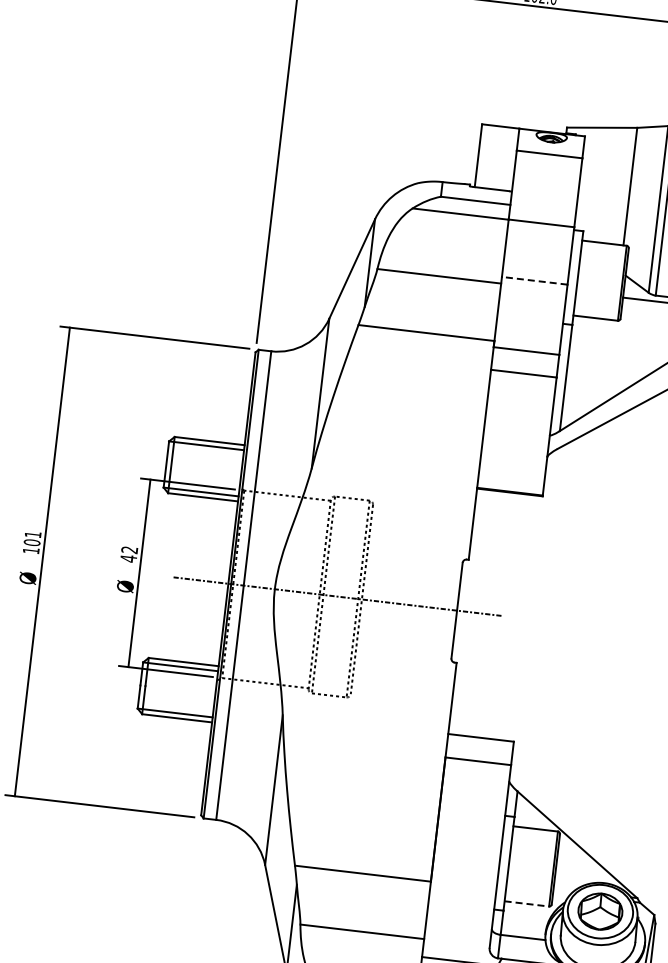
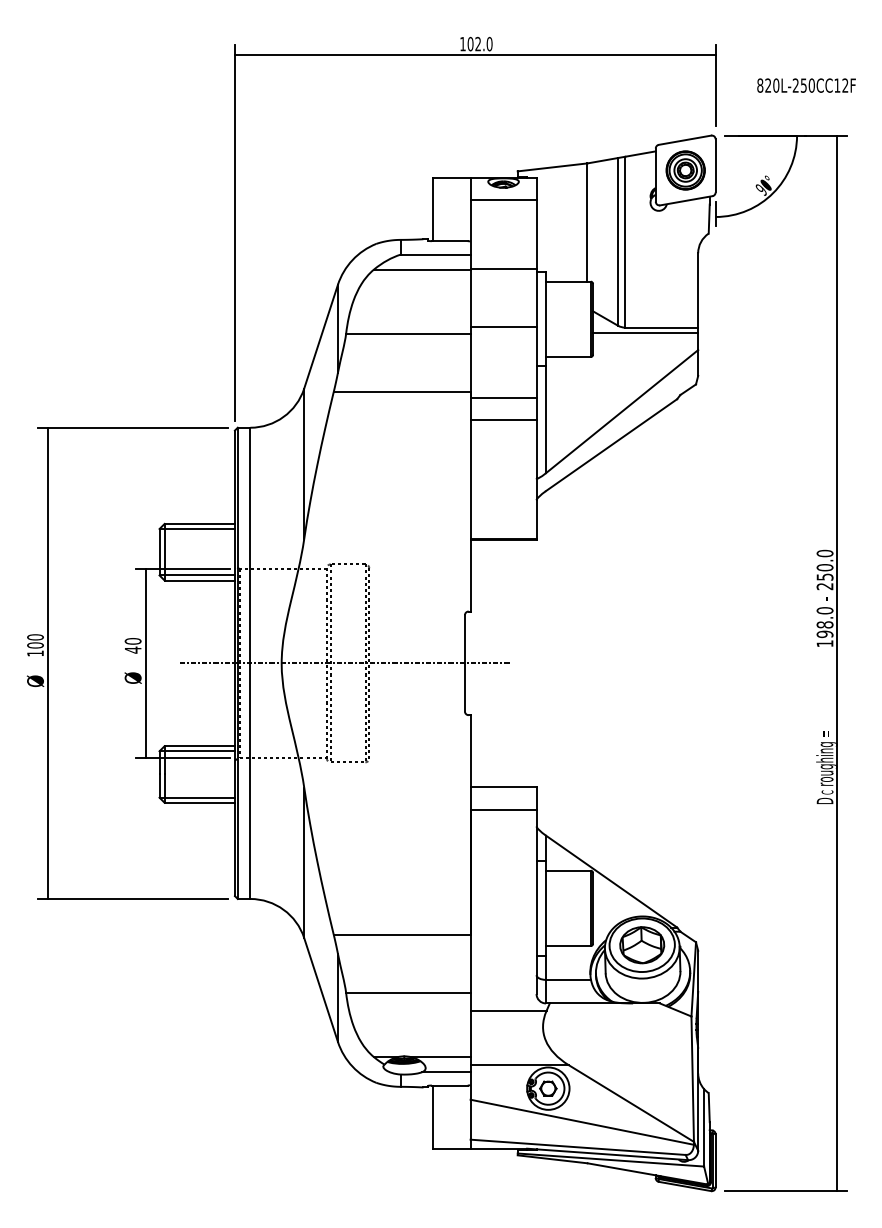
line: (534, 281) -> (503, 327), dashed -> solid
text: (33, 534) -> (35, 637), 101 -> 100
text: (129, 550) -> (132, 641), 42 -> 40
line: (526, 904) -> (568, 946), dashed -> solid

